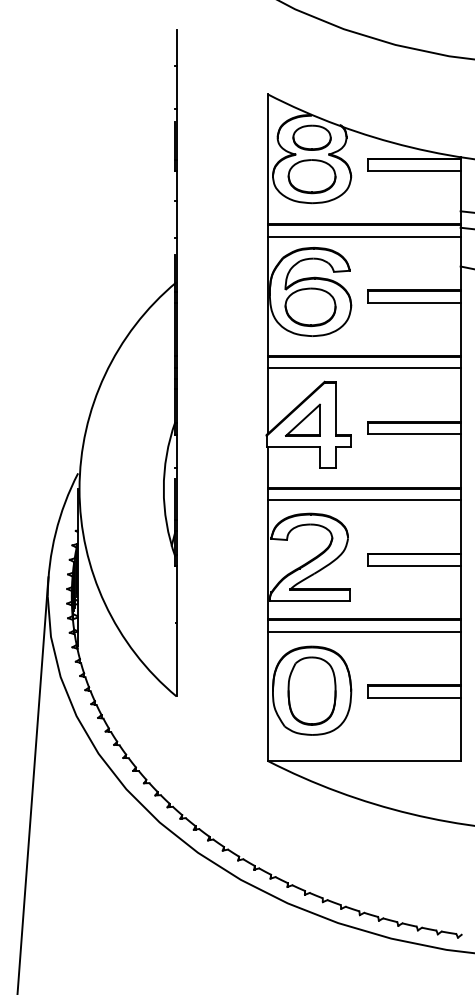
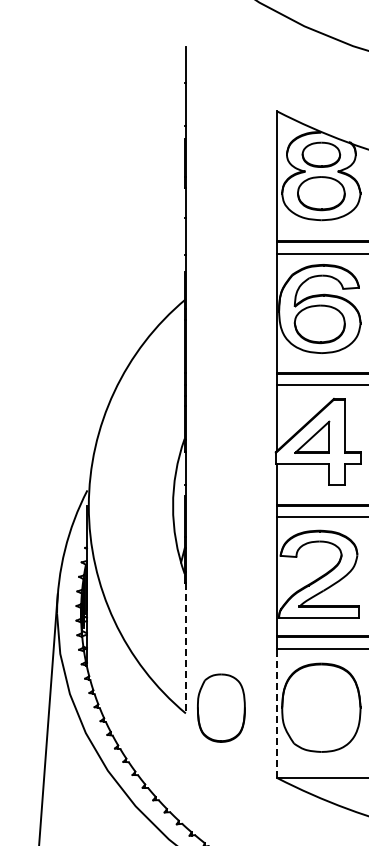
line: (176, 631) -> (185, 648), solid -> dashed
part: (311, 690) -> (220, 707), moved
line: (267, 696) -> (276, 713), solid -> dashed

